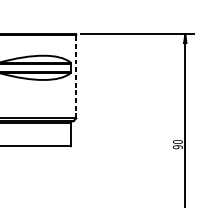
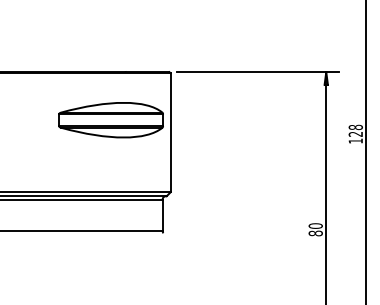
line: (76, 76) -> (170, 132), dashed -> solid
text: (177, 147) -> (315, 233), 90 -> 80

